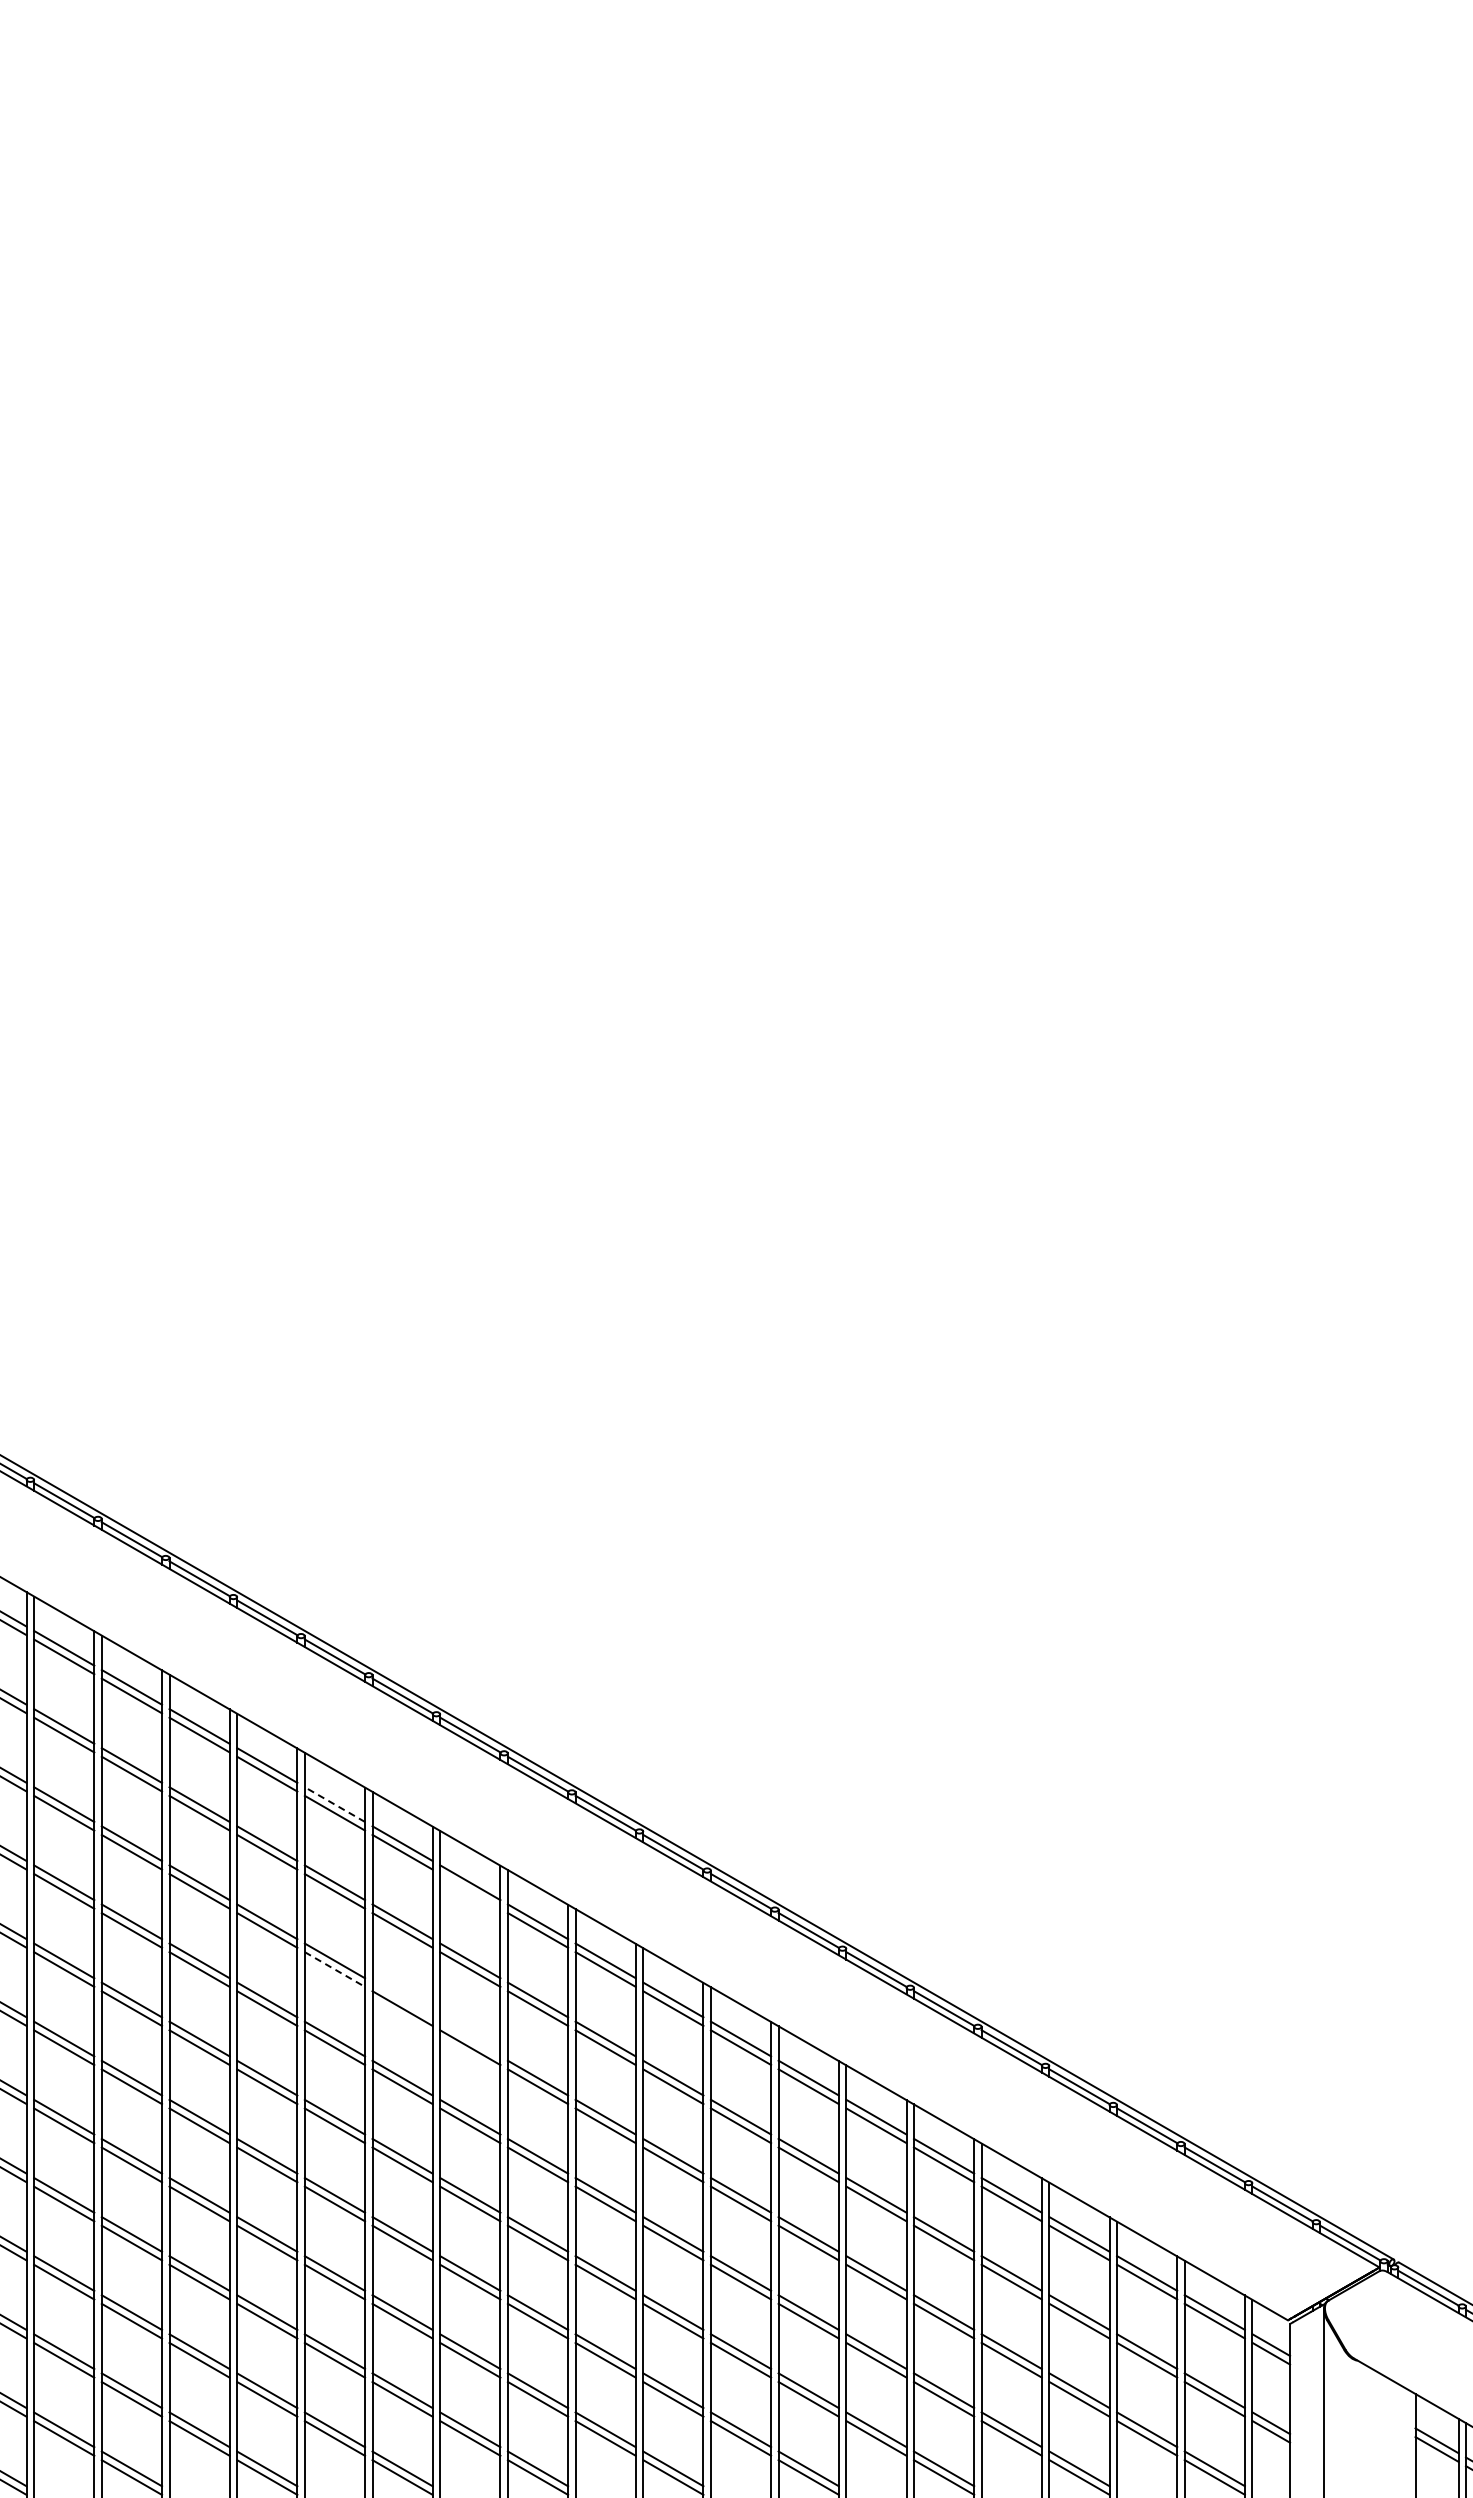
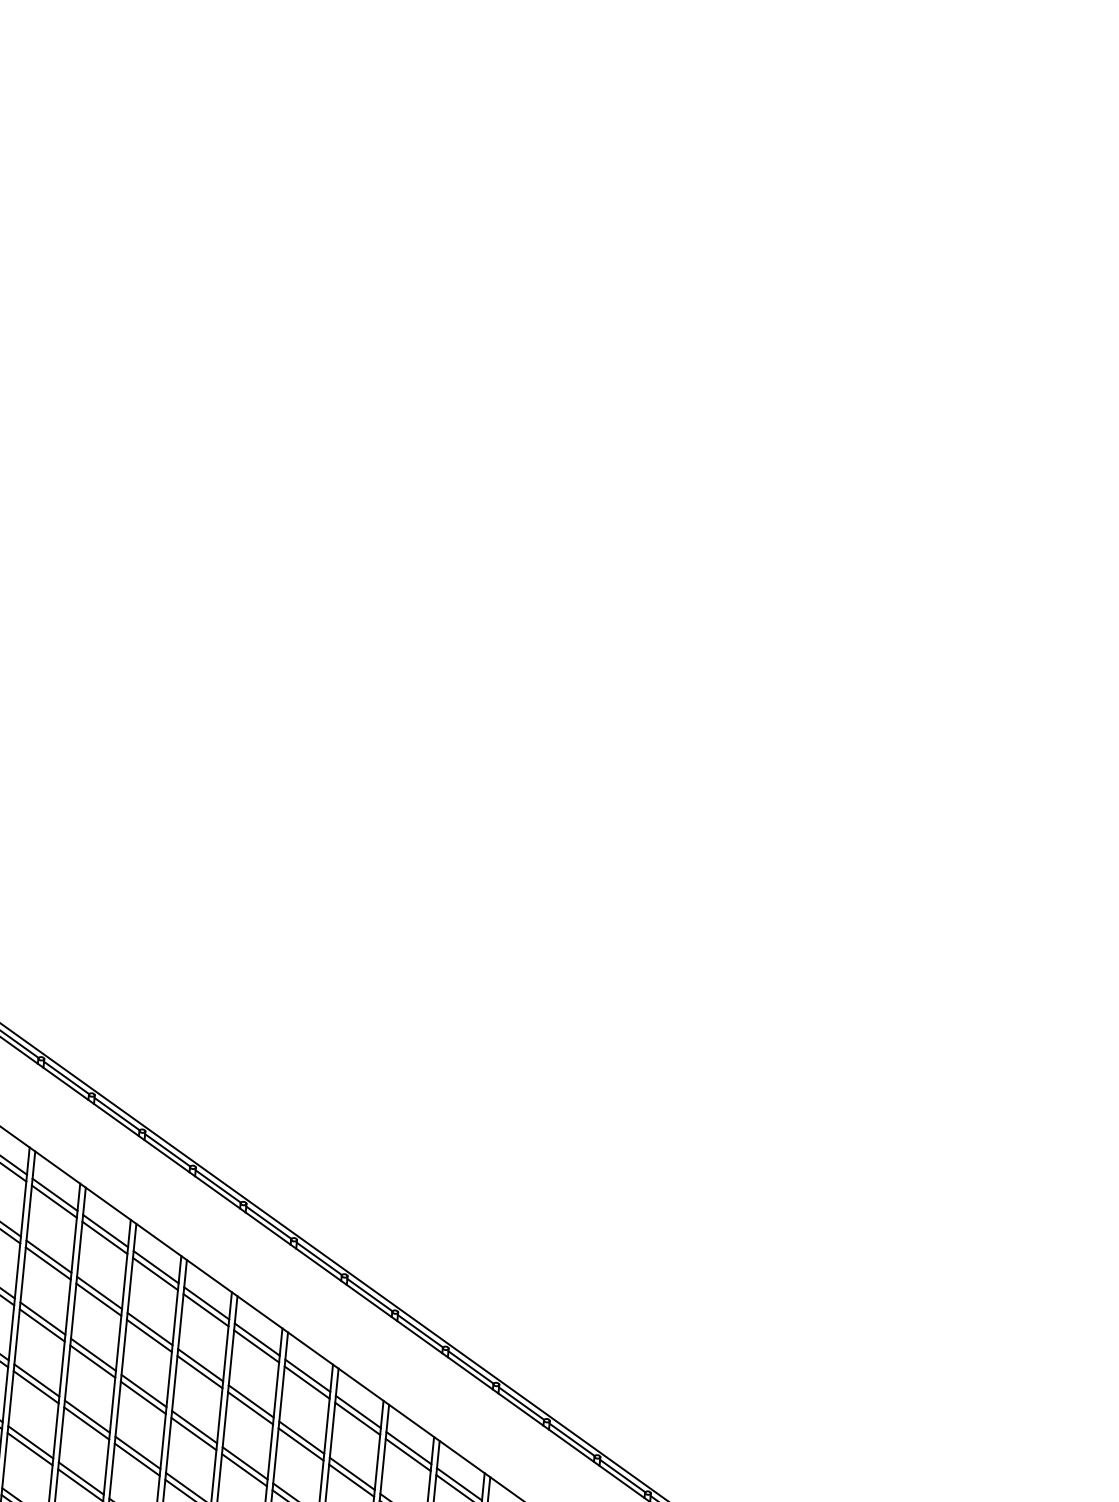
line: (334, 1804) -> (105, 1230), dashed -> solid
line: (470, 1890) -> (206, 1309), added
line: (334, 1969) -> (92, 1361), dashed -> solid
line: (402, 1999) -> (143, 1390), added
line: (470, 2038) -> (194, 1426), added

